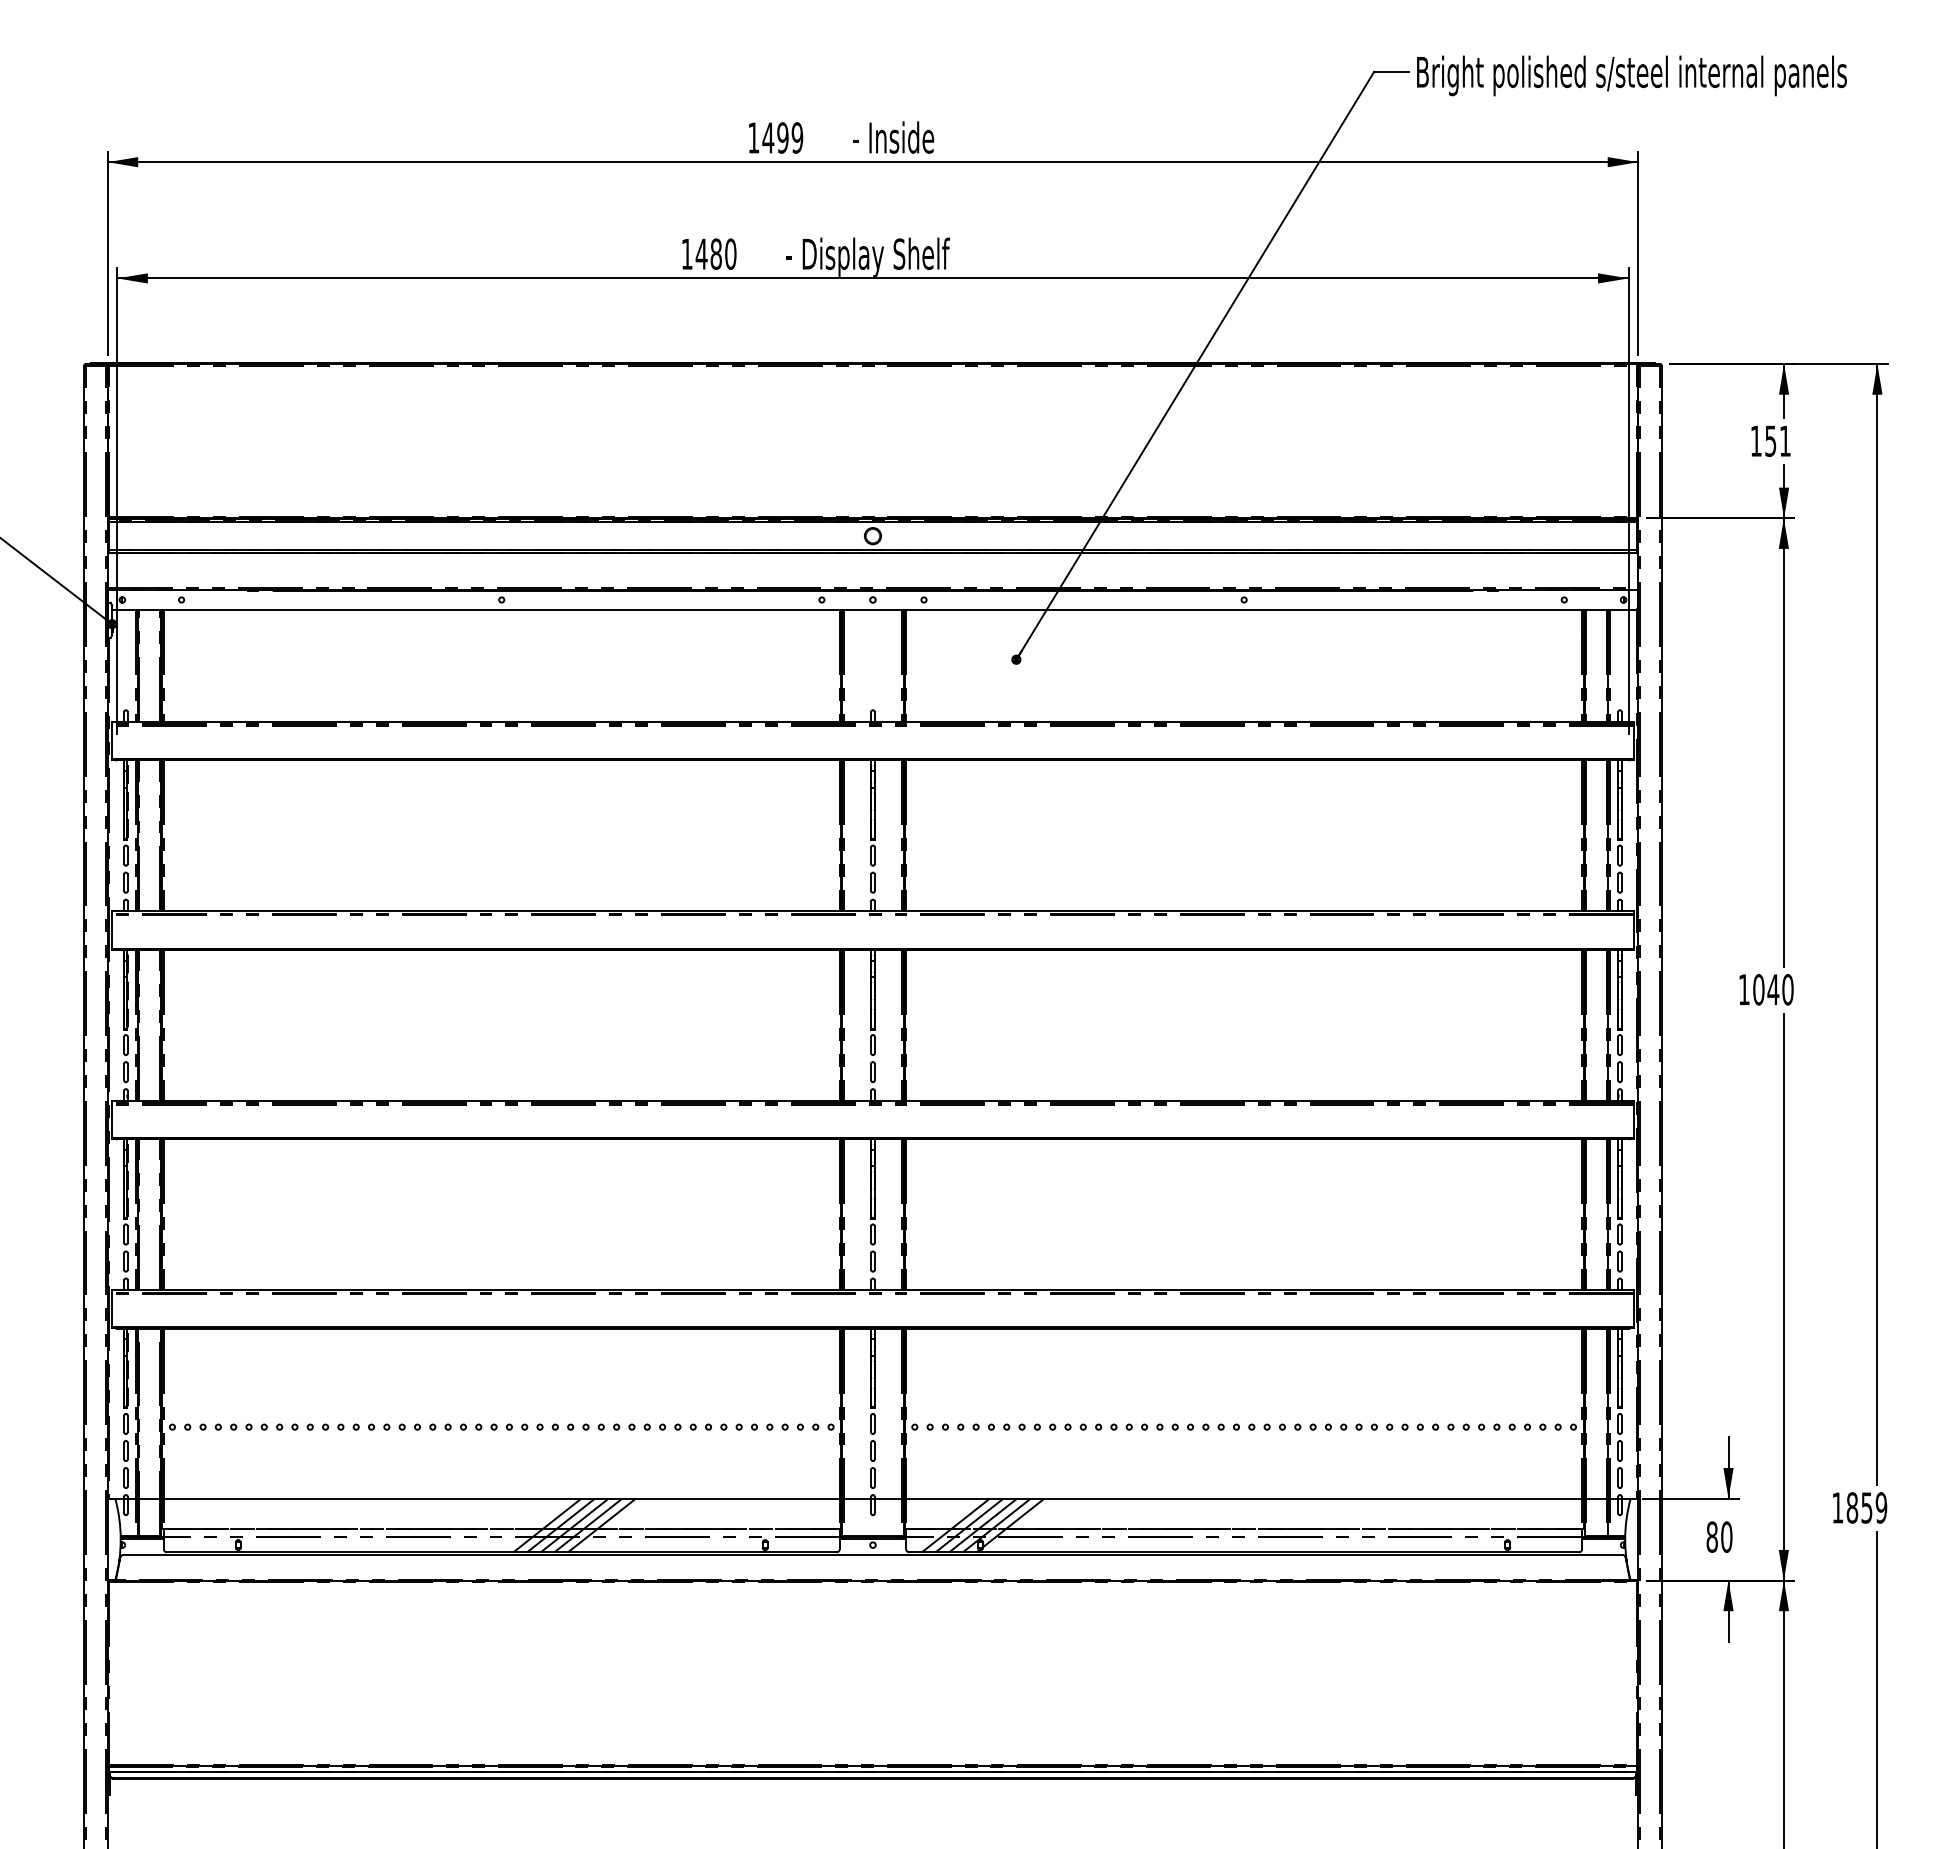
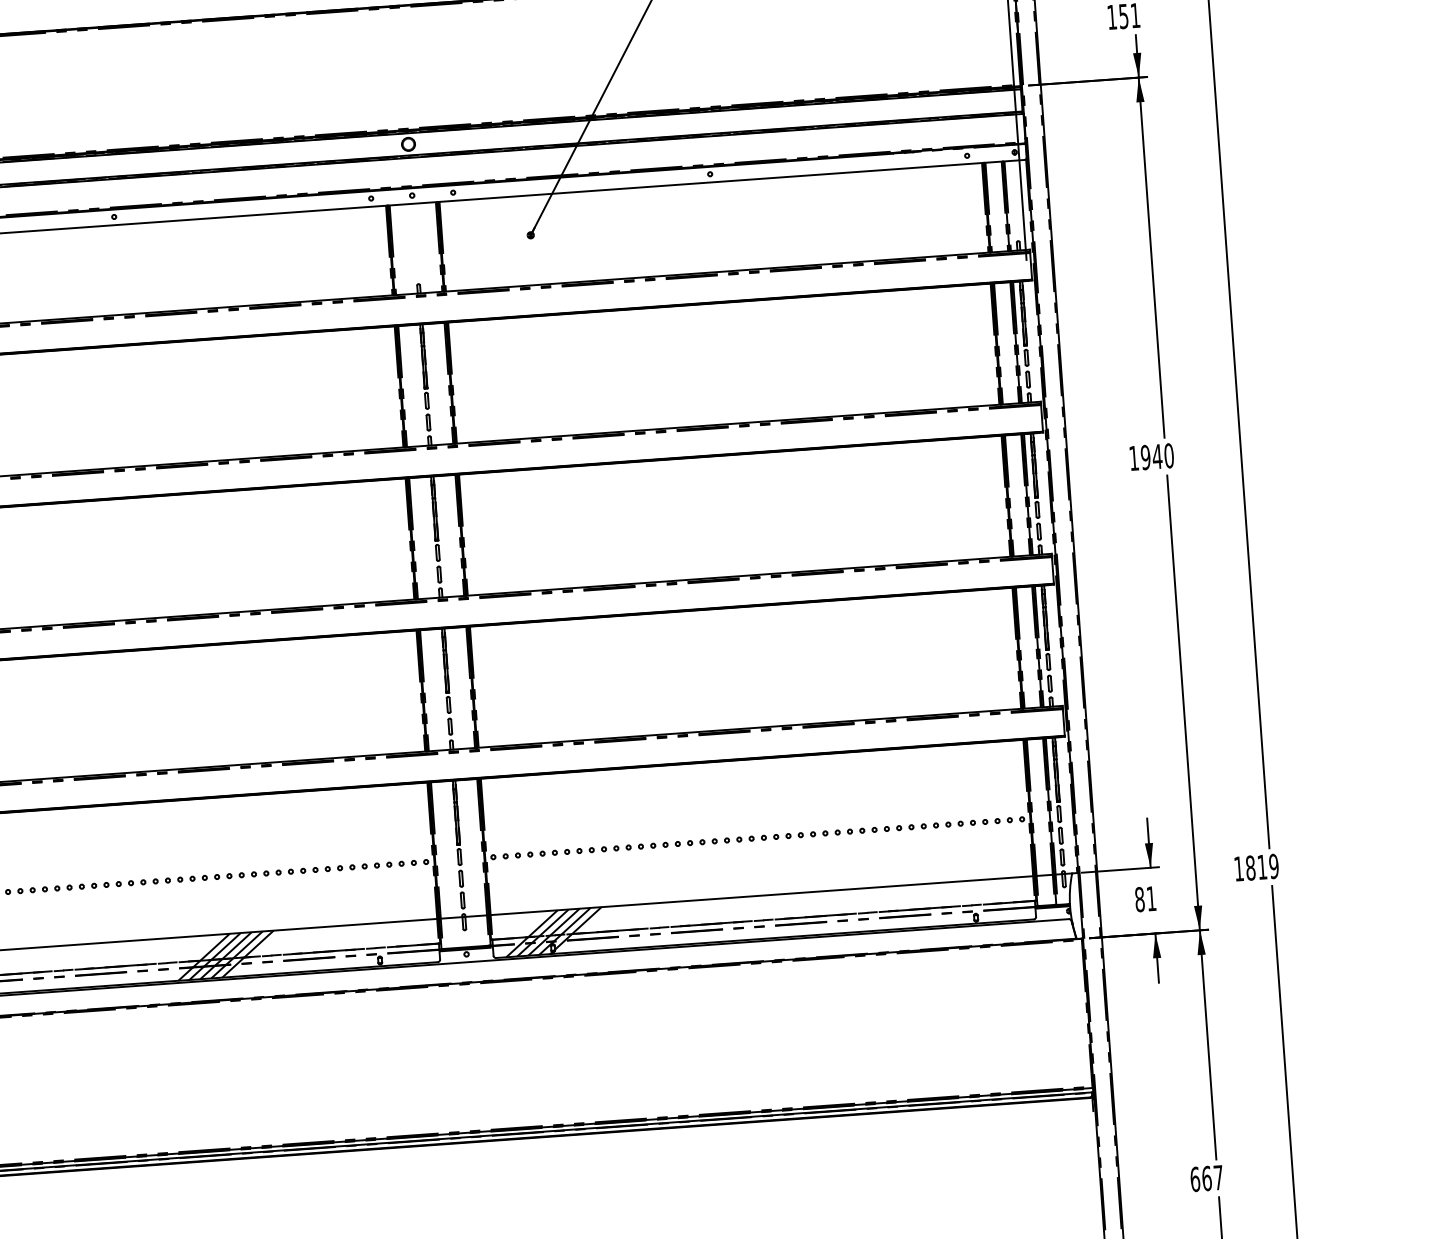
text: (1758, 989) -> (1145, 457), 1040 -> 1940
text: (1866, 1507) -> (1261, 866), 1859 -> 1819
text: (1726, 1536) -> (1151, 898), 80 -> 81

